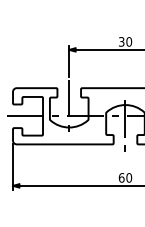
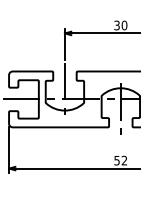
text: (125, 177) -> (120, 160), 60 -> 52

